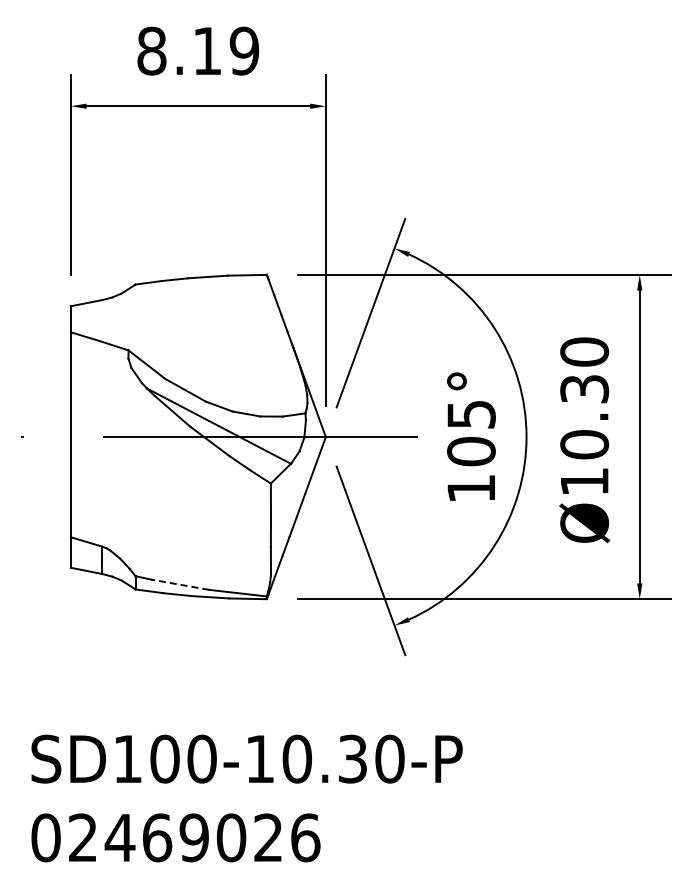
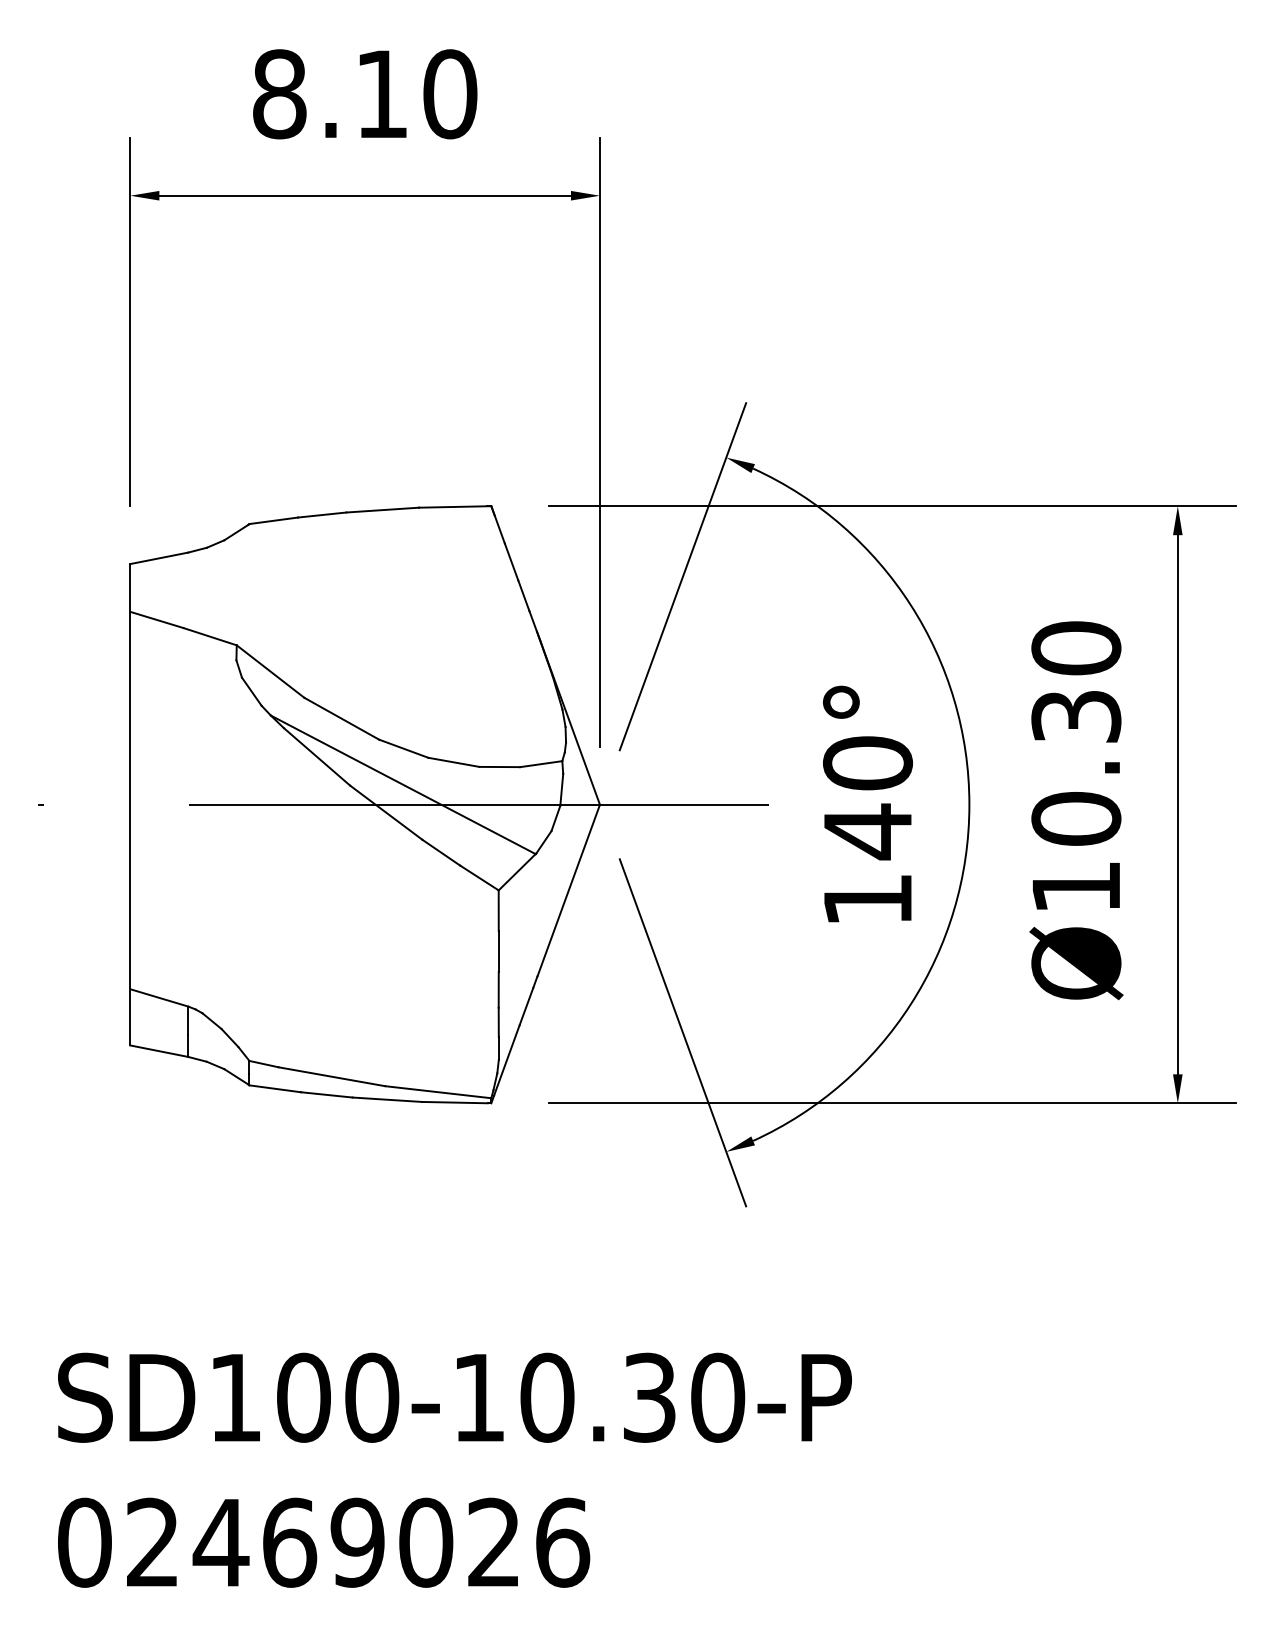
text: (244, 50) -> (450, 93), 8.19 -> 8.10
text: (471, 433) -> (868, 798), 105° -> 140°
line: (179, 584) -> (330, 1076), dashed -> solid

